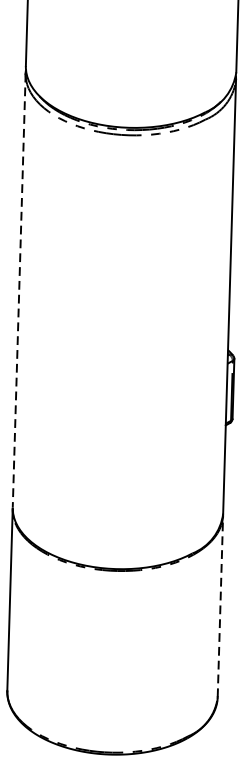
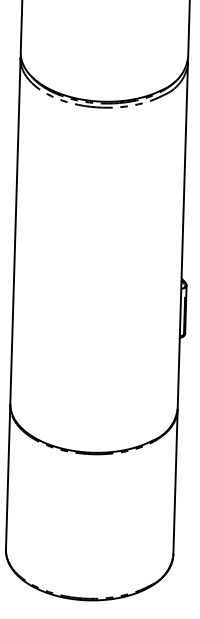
line: (19, 290) -> (15, 231), dashed -> solid
line: (220, 605) -> (175, 481), dashed -> solid

